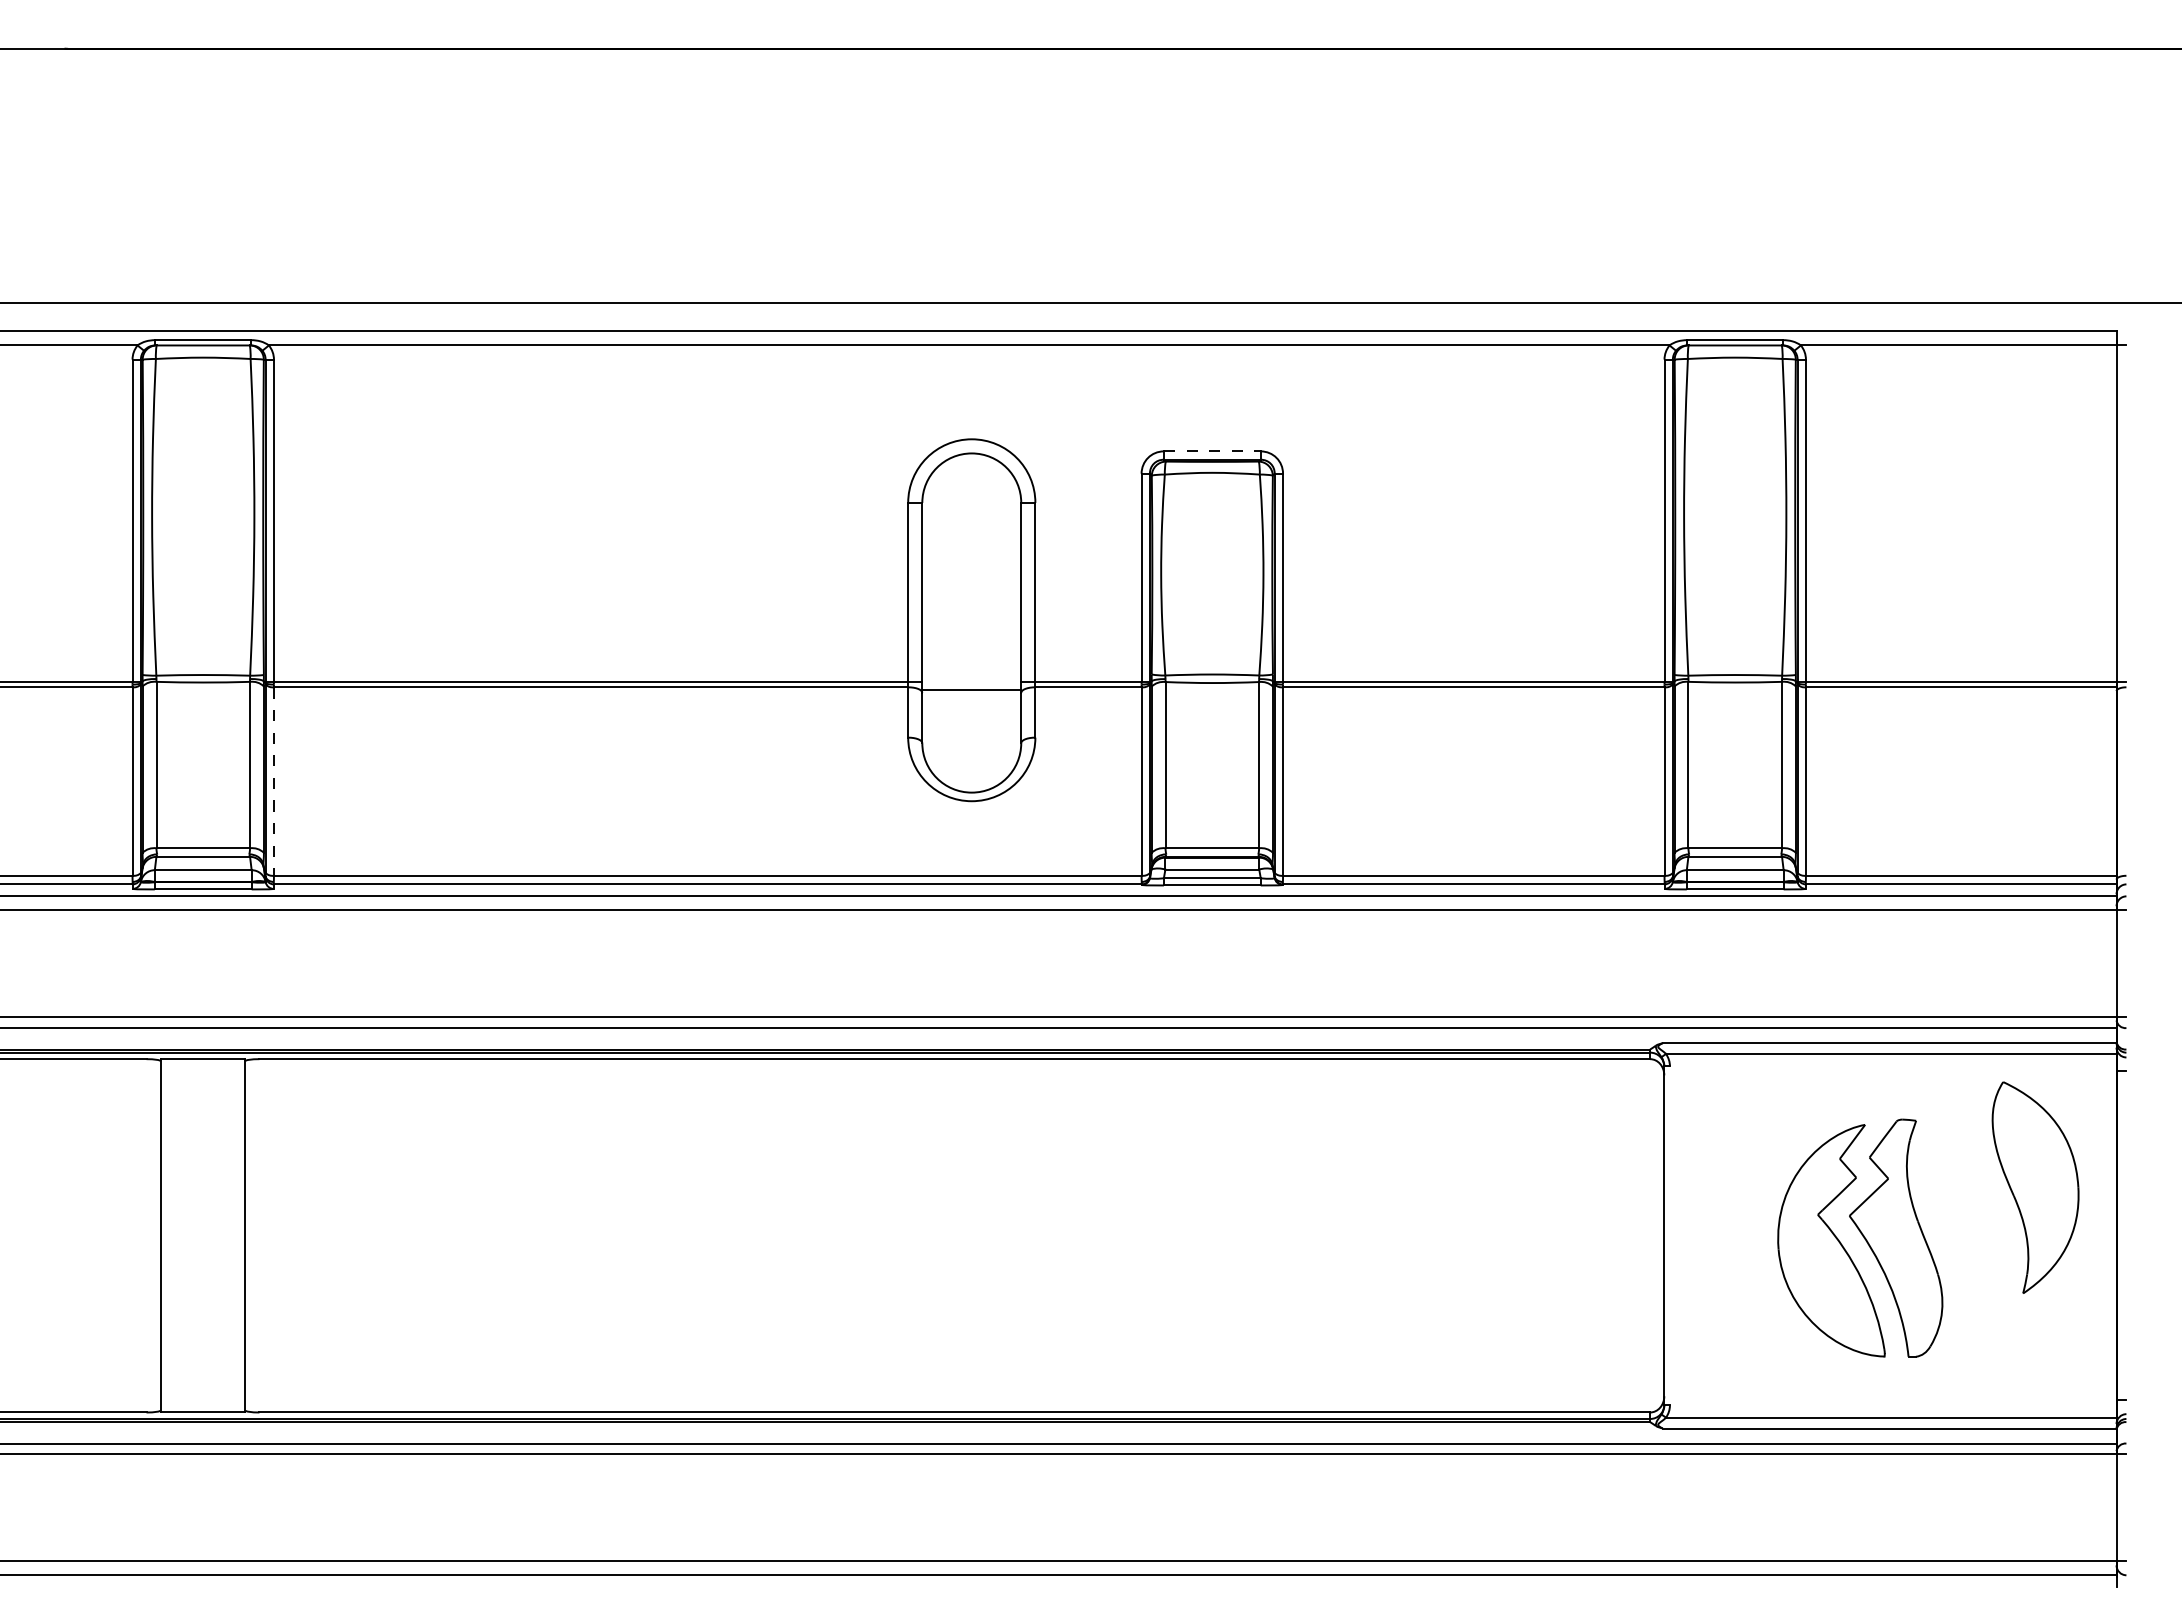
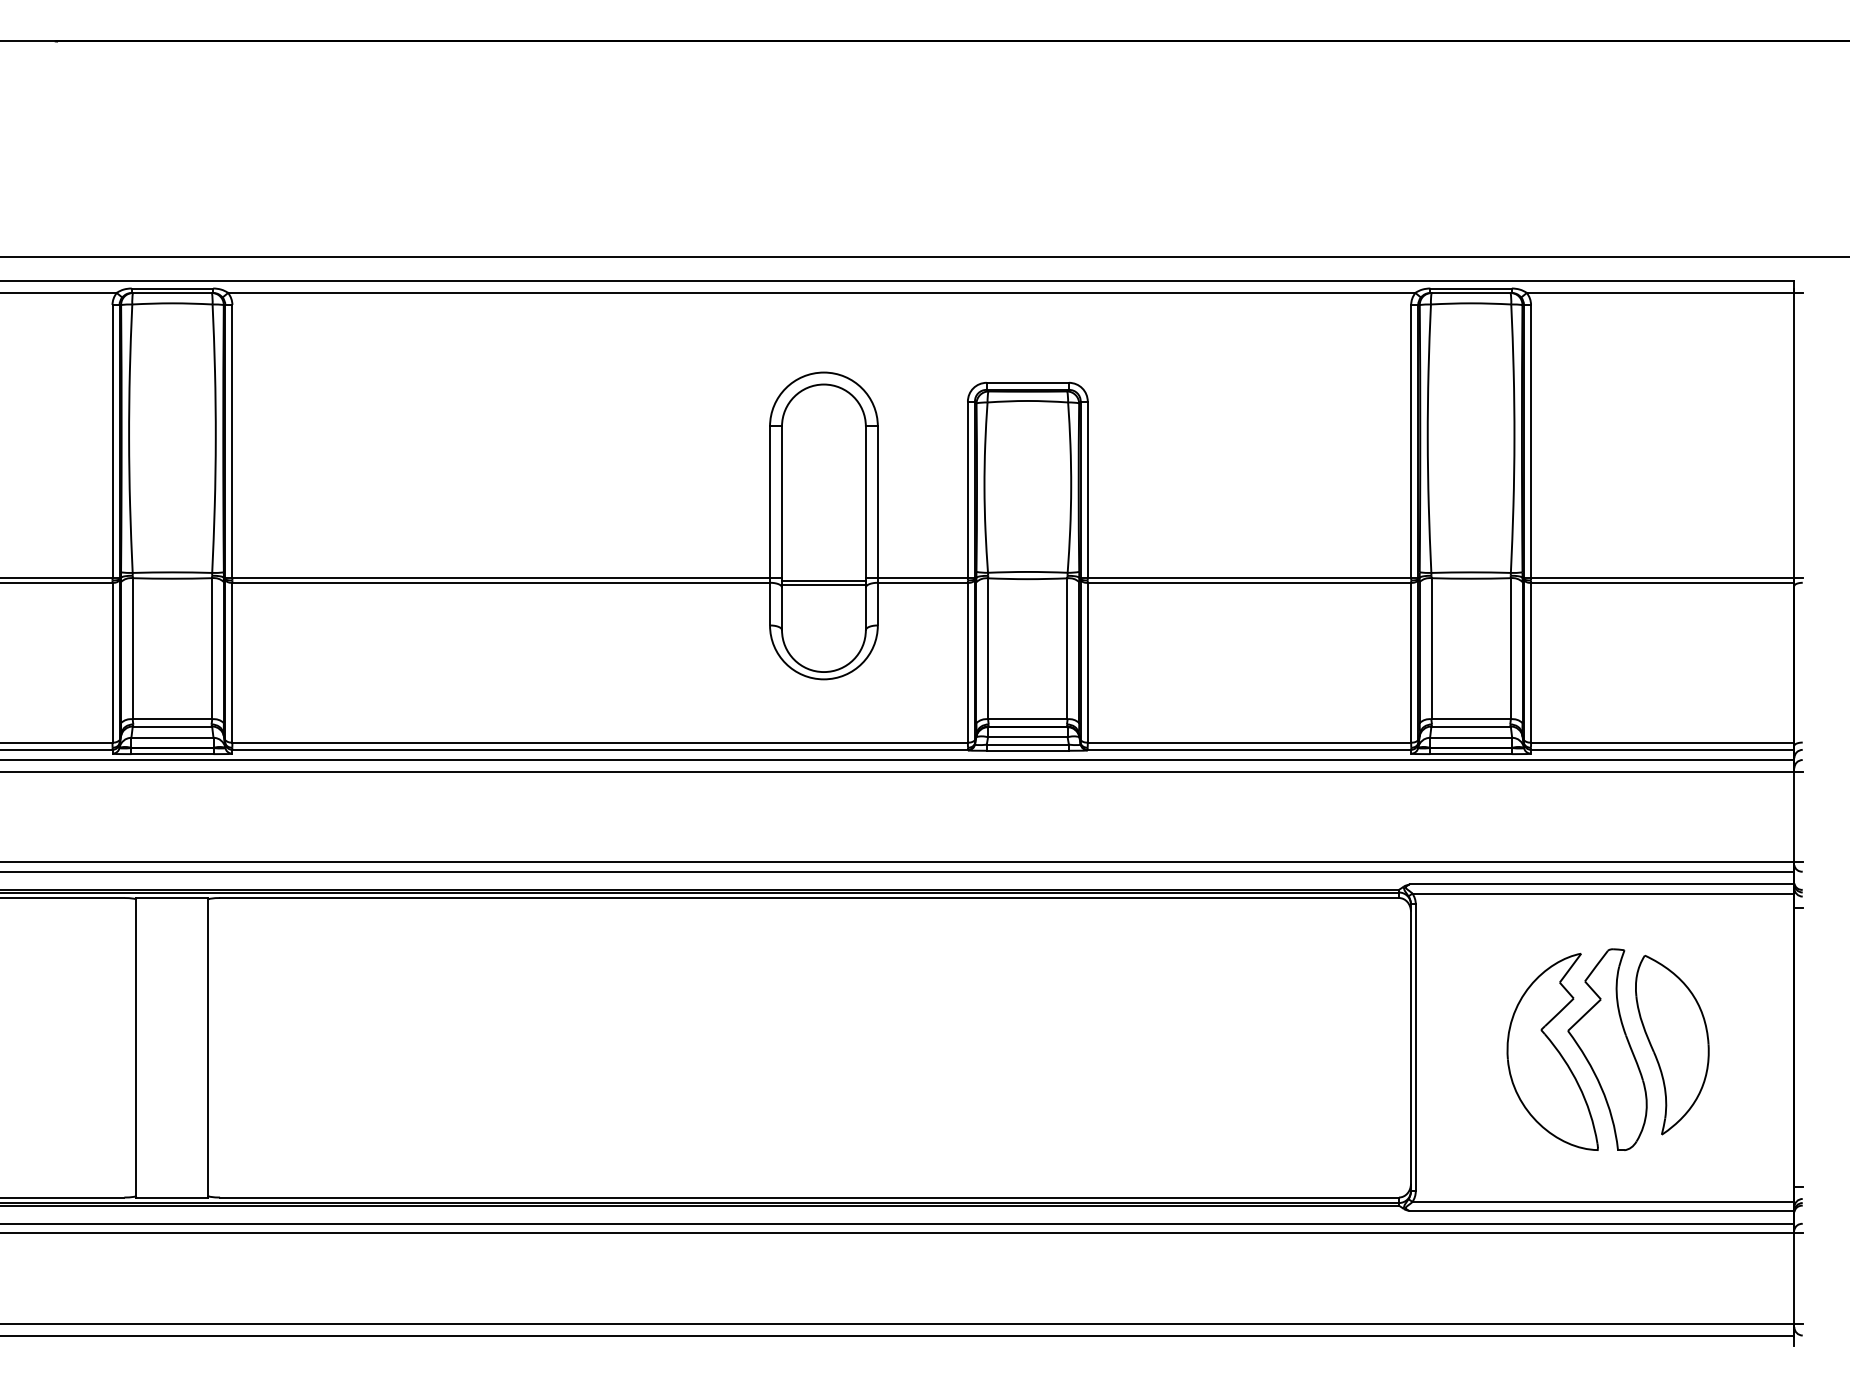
line: (1212, 451) -> (1027, 382), dashed -> solid
line: (971, 684) -> (823, 580), added
line: (273, 782) -> (232, 663), dashed -> solid
part: (2035, 1187) -> (1672, 1044), moved
line: (1669, 1235) -> (1415, 1047), added

